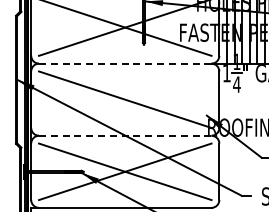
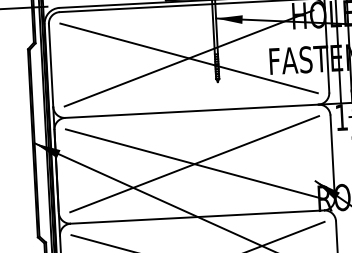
line: (125, 63) -> (192, 111), dashed -> solid
line: (125, 99) -> (194, 163), added
line: (125, 135) -> (197, 216), dashed -> solid

